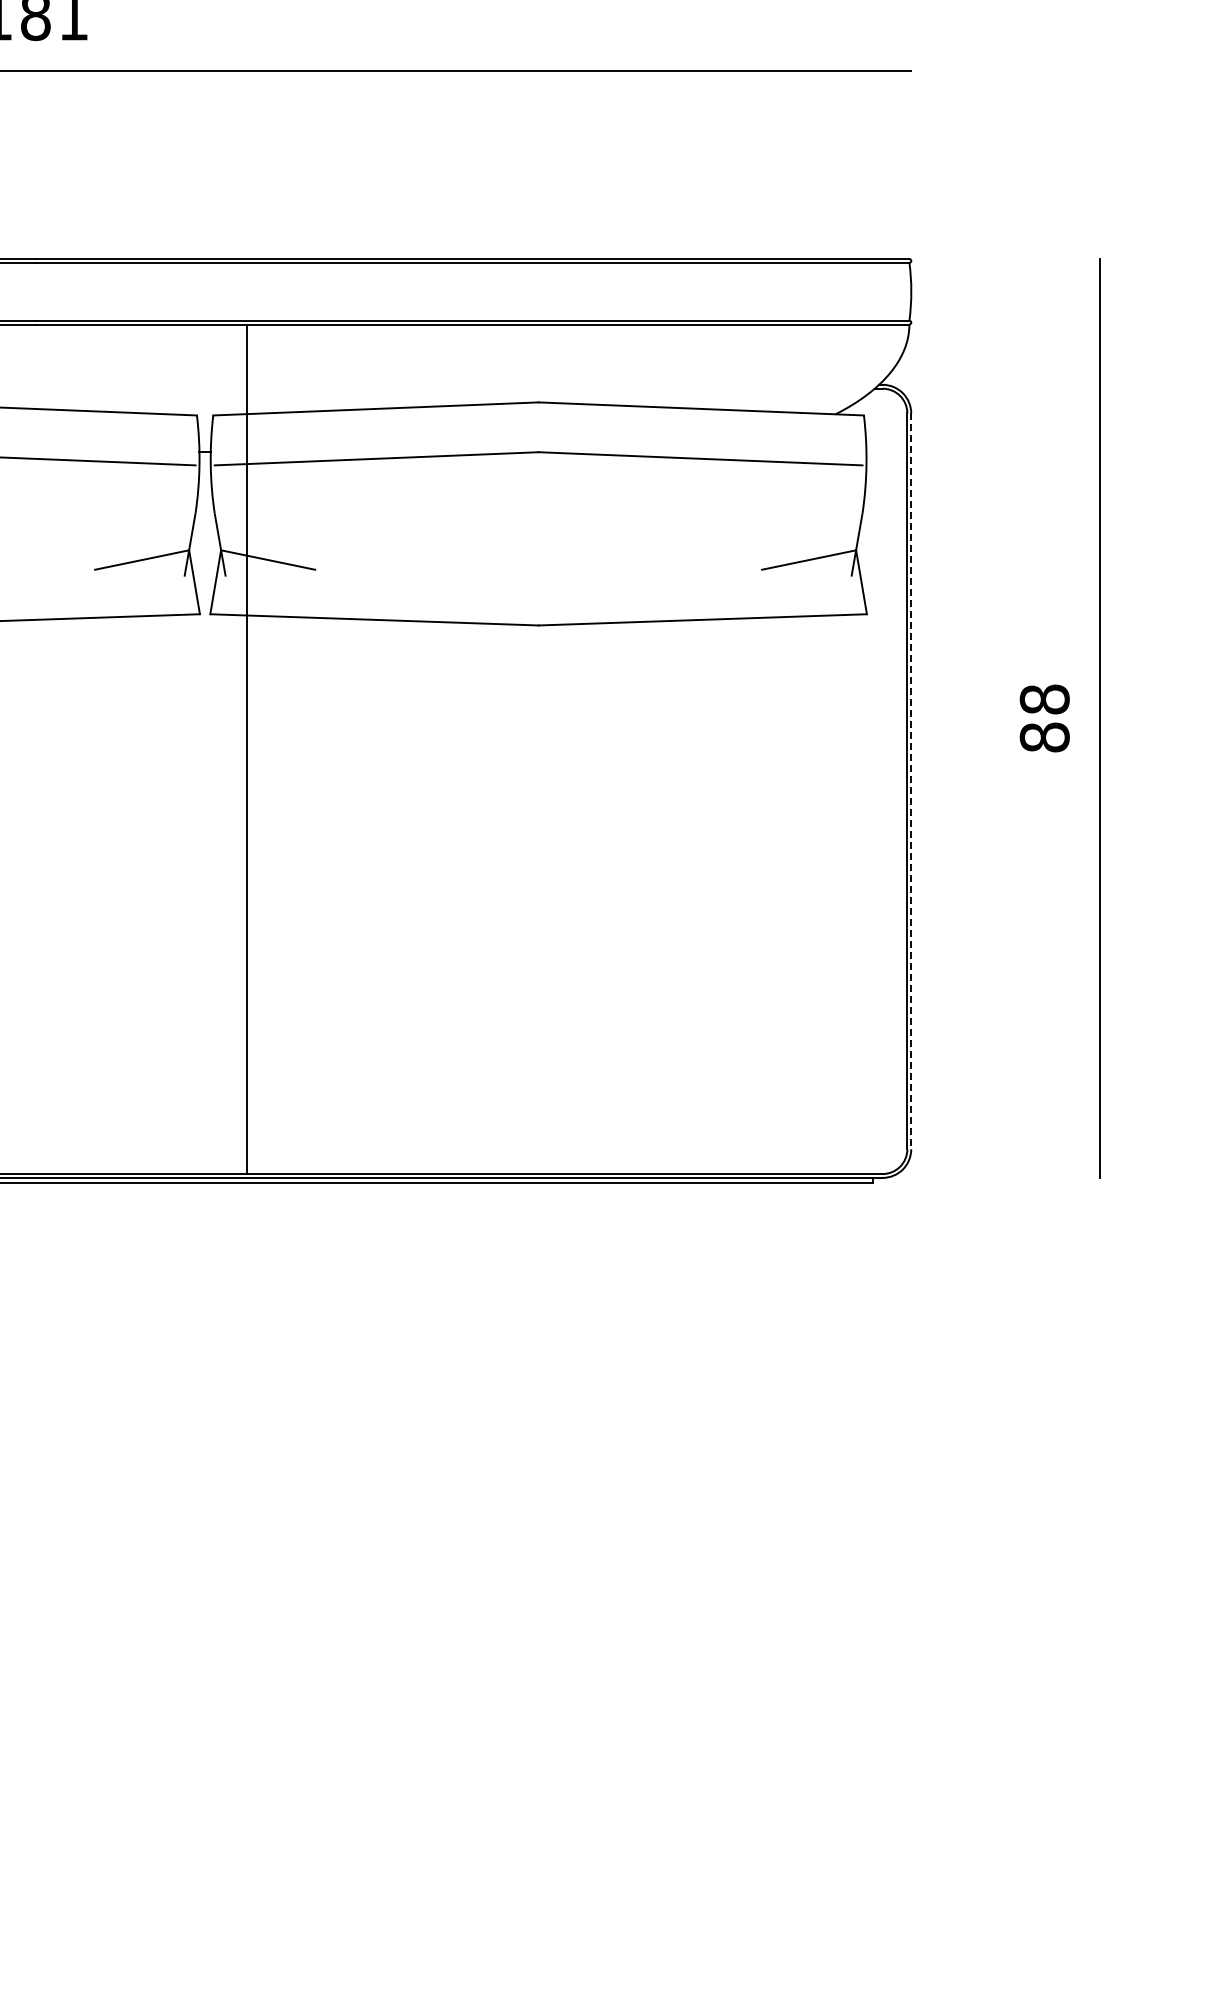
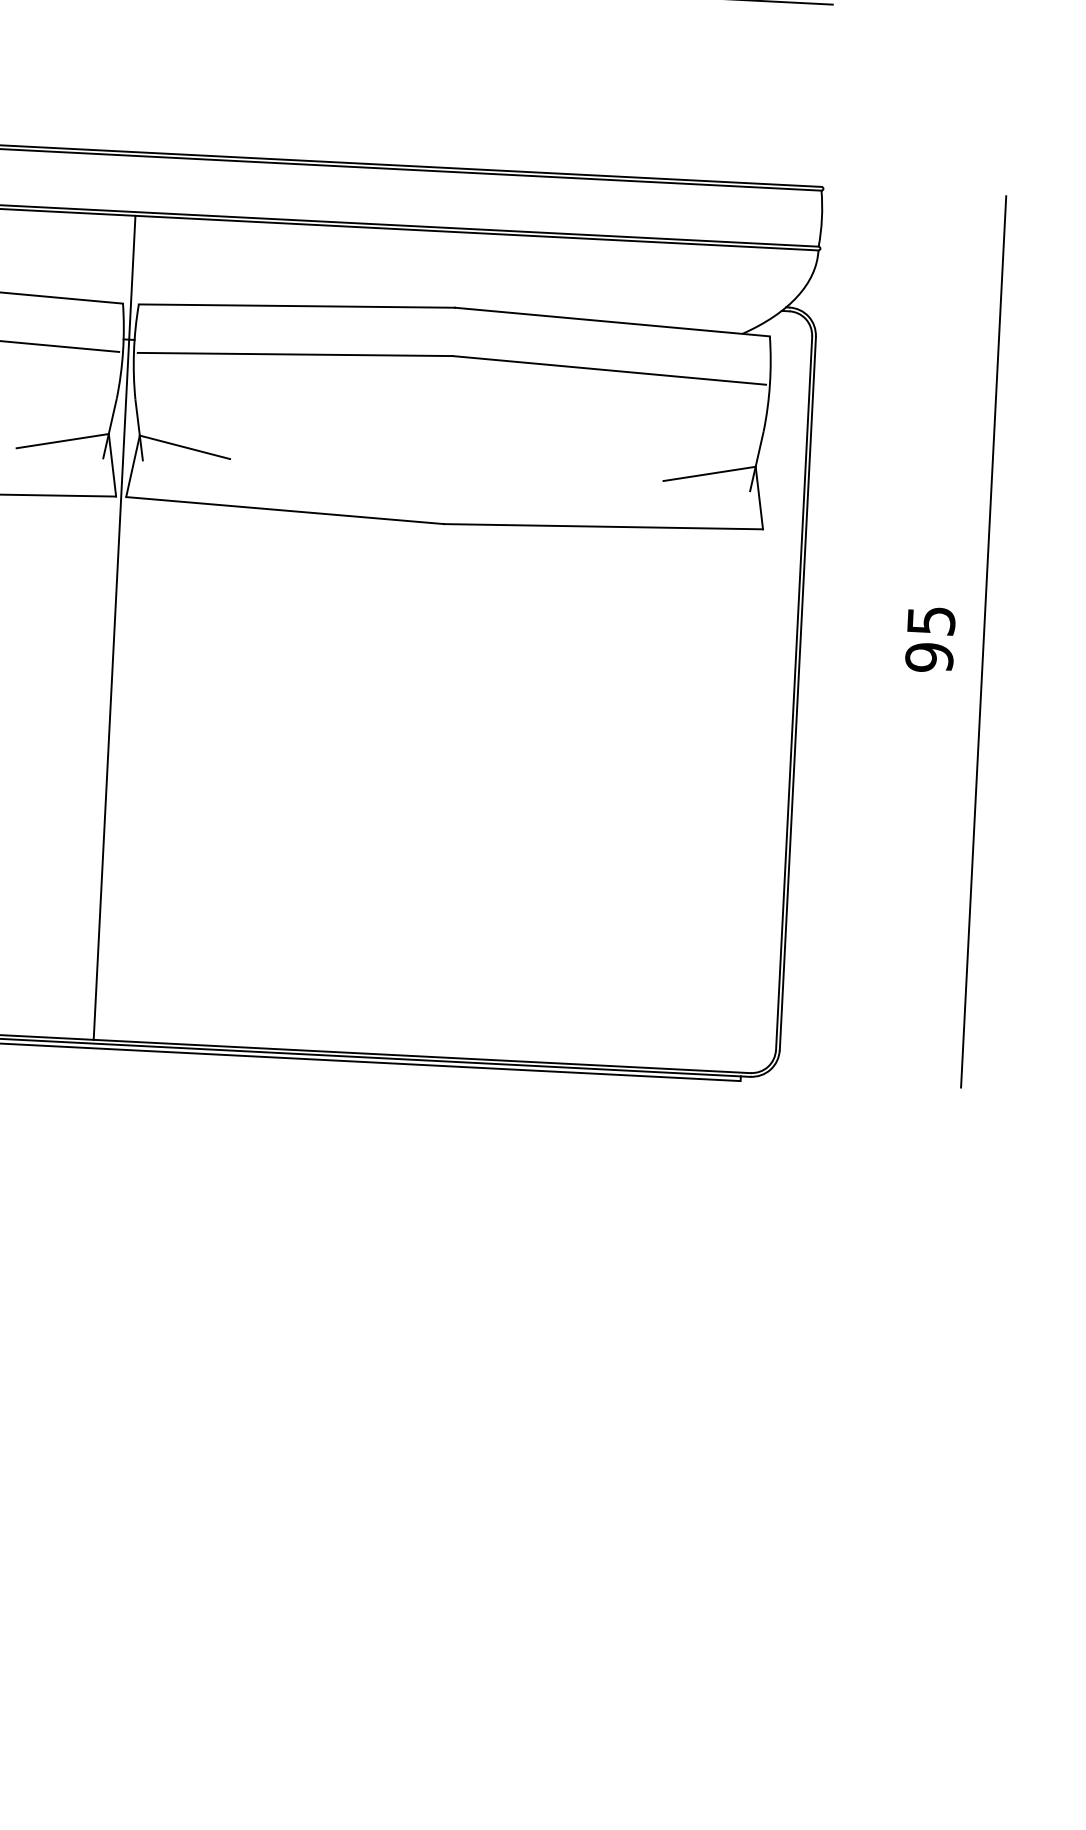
text: (1044, 718) -> (930, 639), 88 -> 95
line: (247, 749) -> (114, 628), moved
line: (911, 781) -> (798, 693), dashed -> solid

